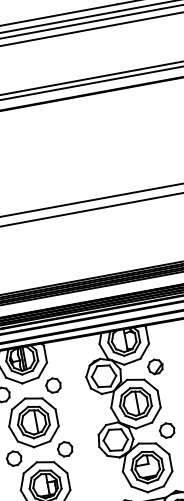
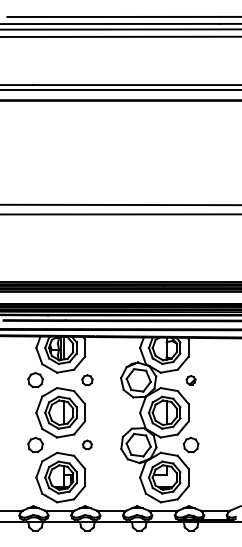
part: (154, 367) -> (190, 380), size x0.6
part: (53, 385) -> (87, 380), size x0.7
part: (65, 448) -> (87, 444), size x0.6

